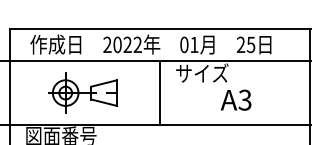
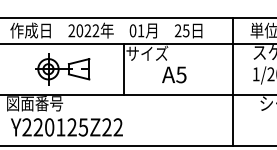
line: (159, 92) -> (124, 68), moved
part: (83, 93) -> (62, 69), moved
text: (245, 99) -> (181, 74), A3 -> A5

